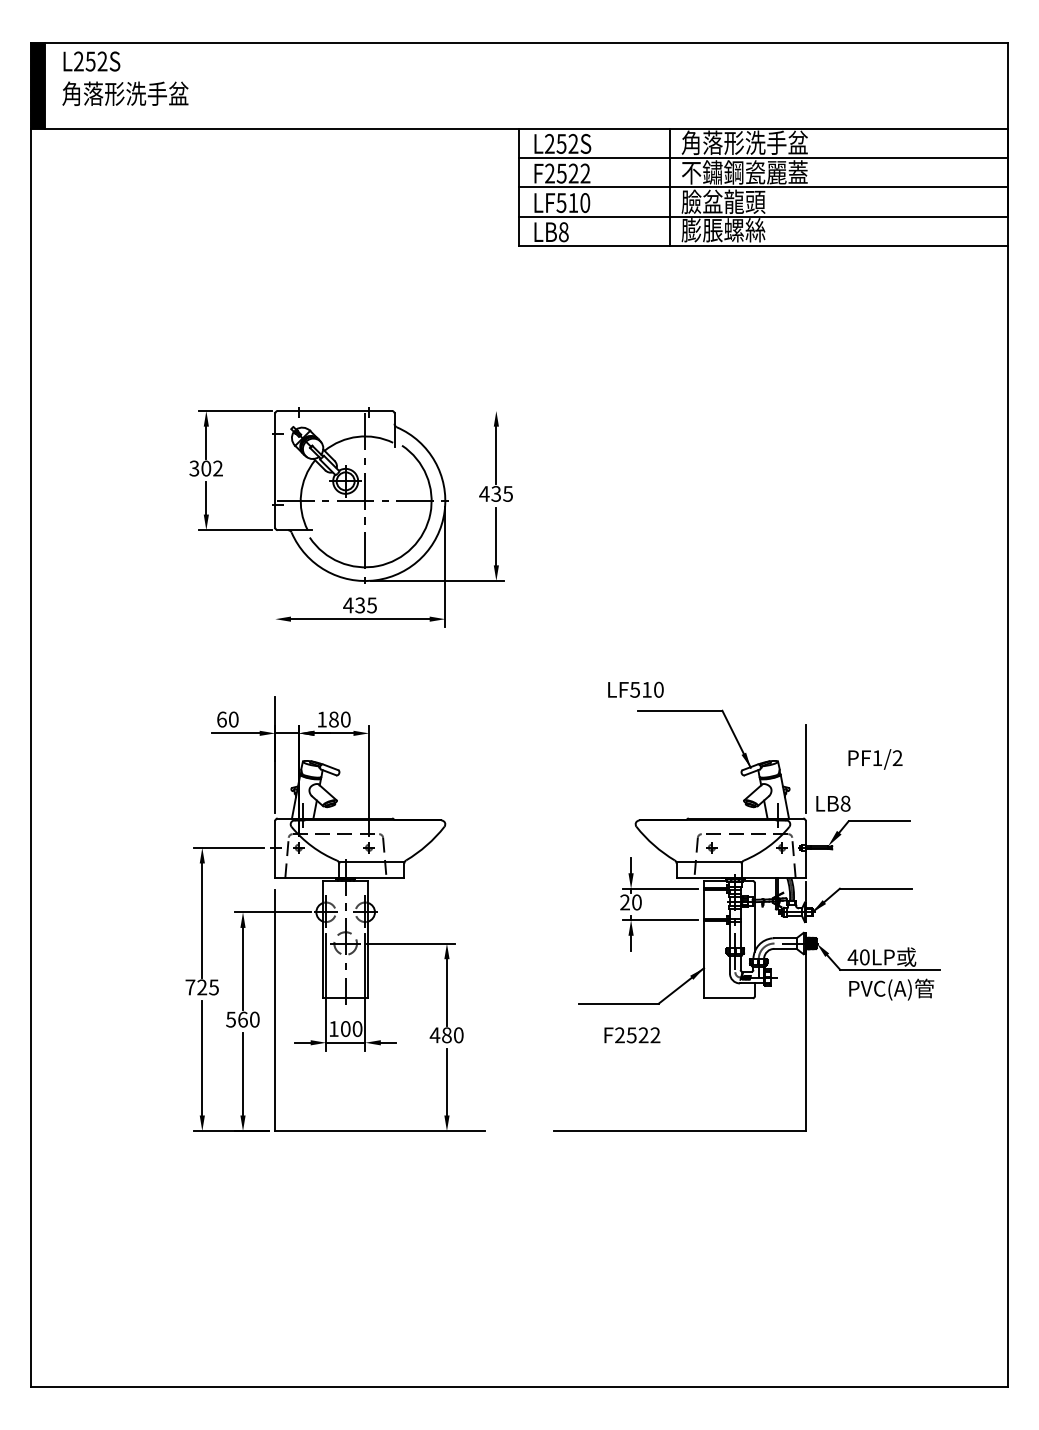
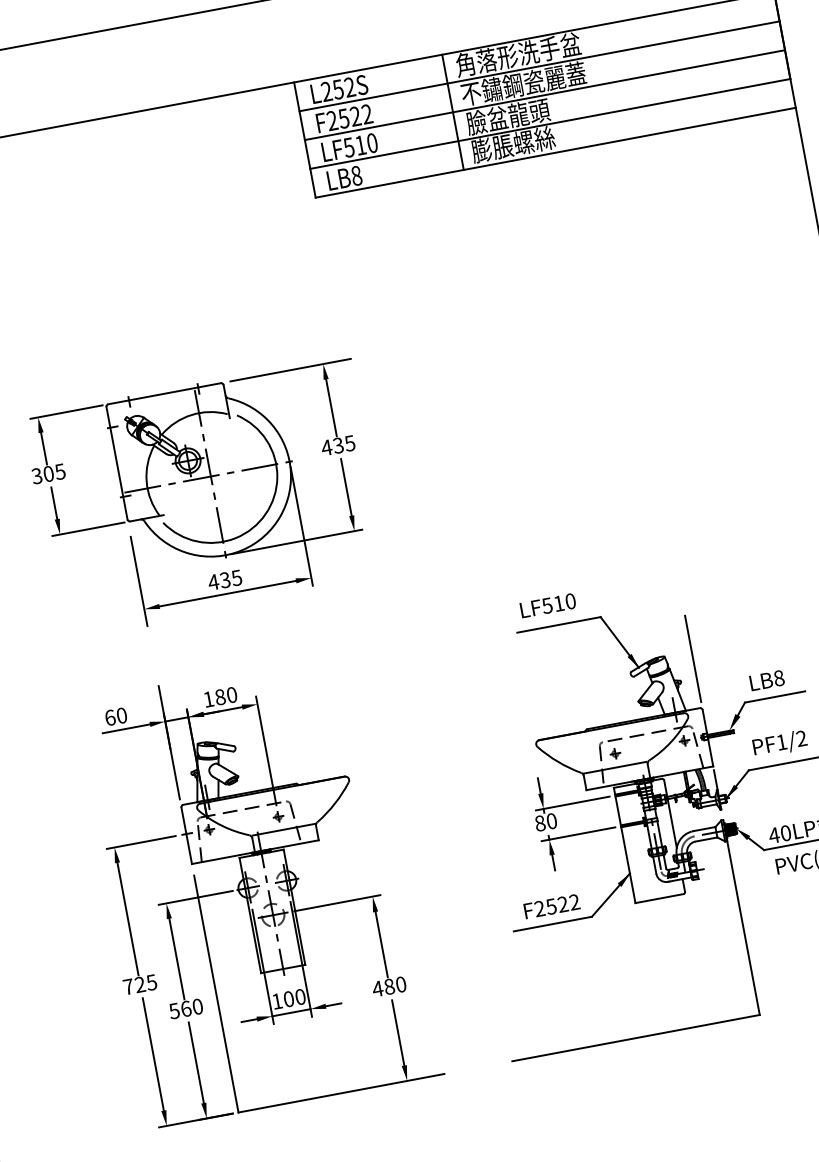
line: (462, 411) -> (290, 370), added
text: (217, 468) -> (59, 471), 302 -> 305
line: (275, 590) -> (139, 581), added
text: (635, 689) -> (547, 605), moved
text: (875, 759) -> (780, 743), moved
text: (833, 803) -> (767, 680), moved
text: (625, 902) -> (540, 823), 20 -> 80
text: (632, 1035) -> (552, 906), moved

